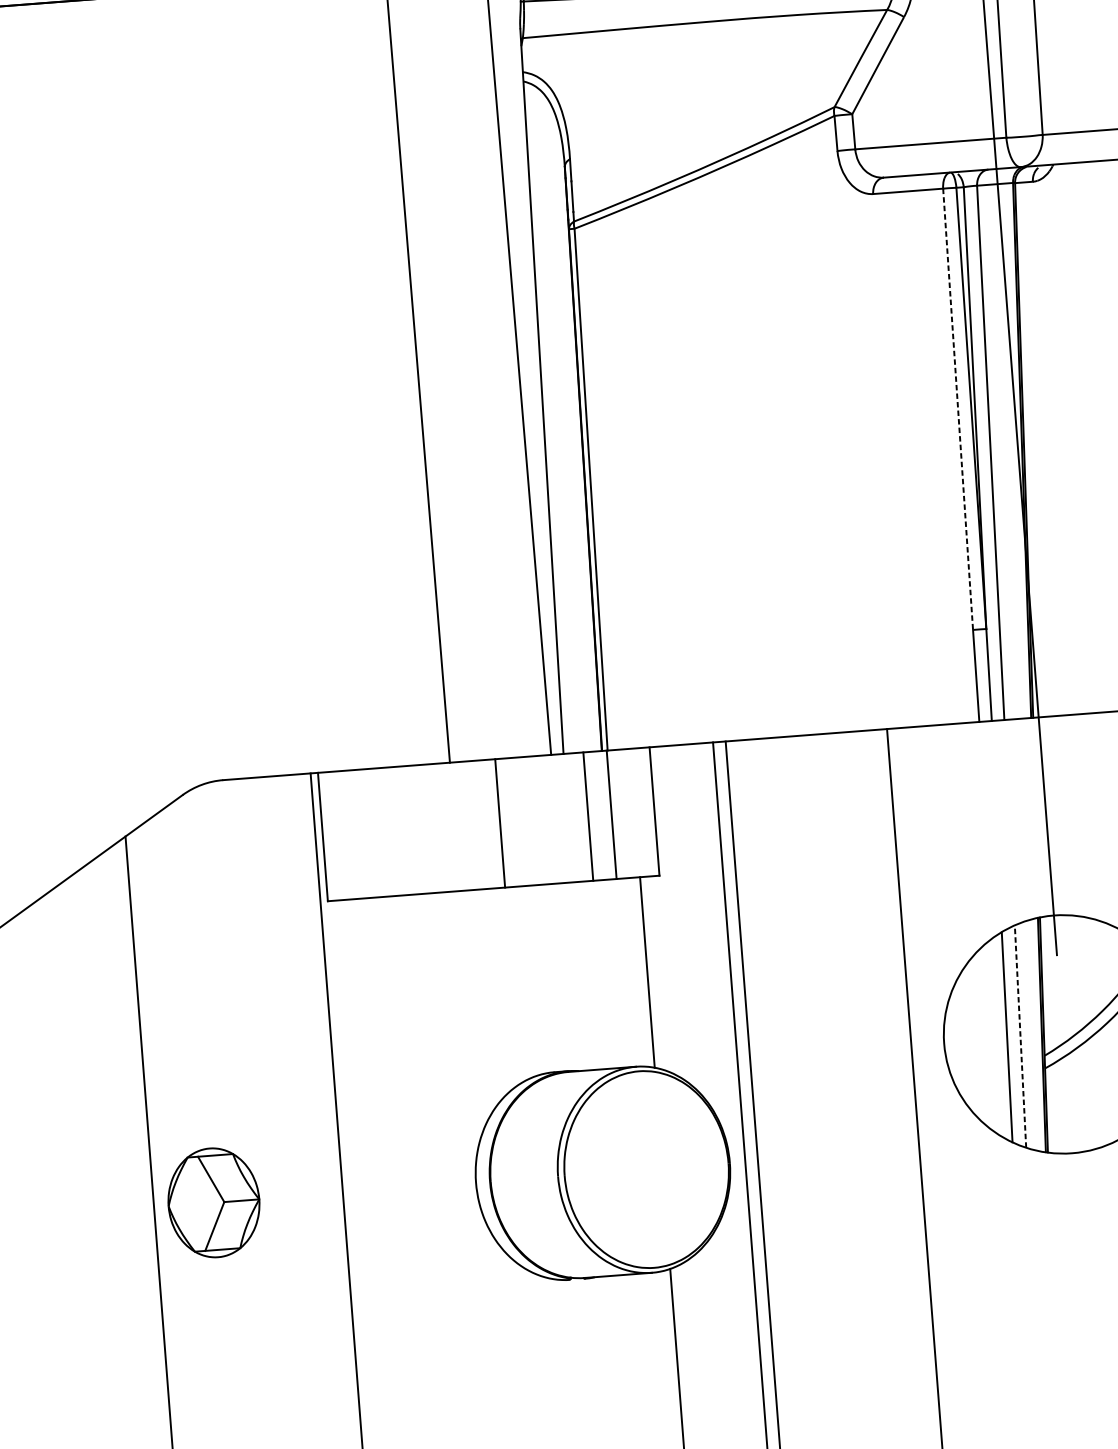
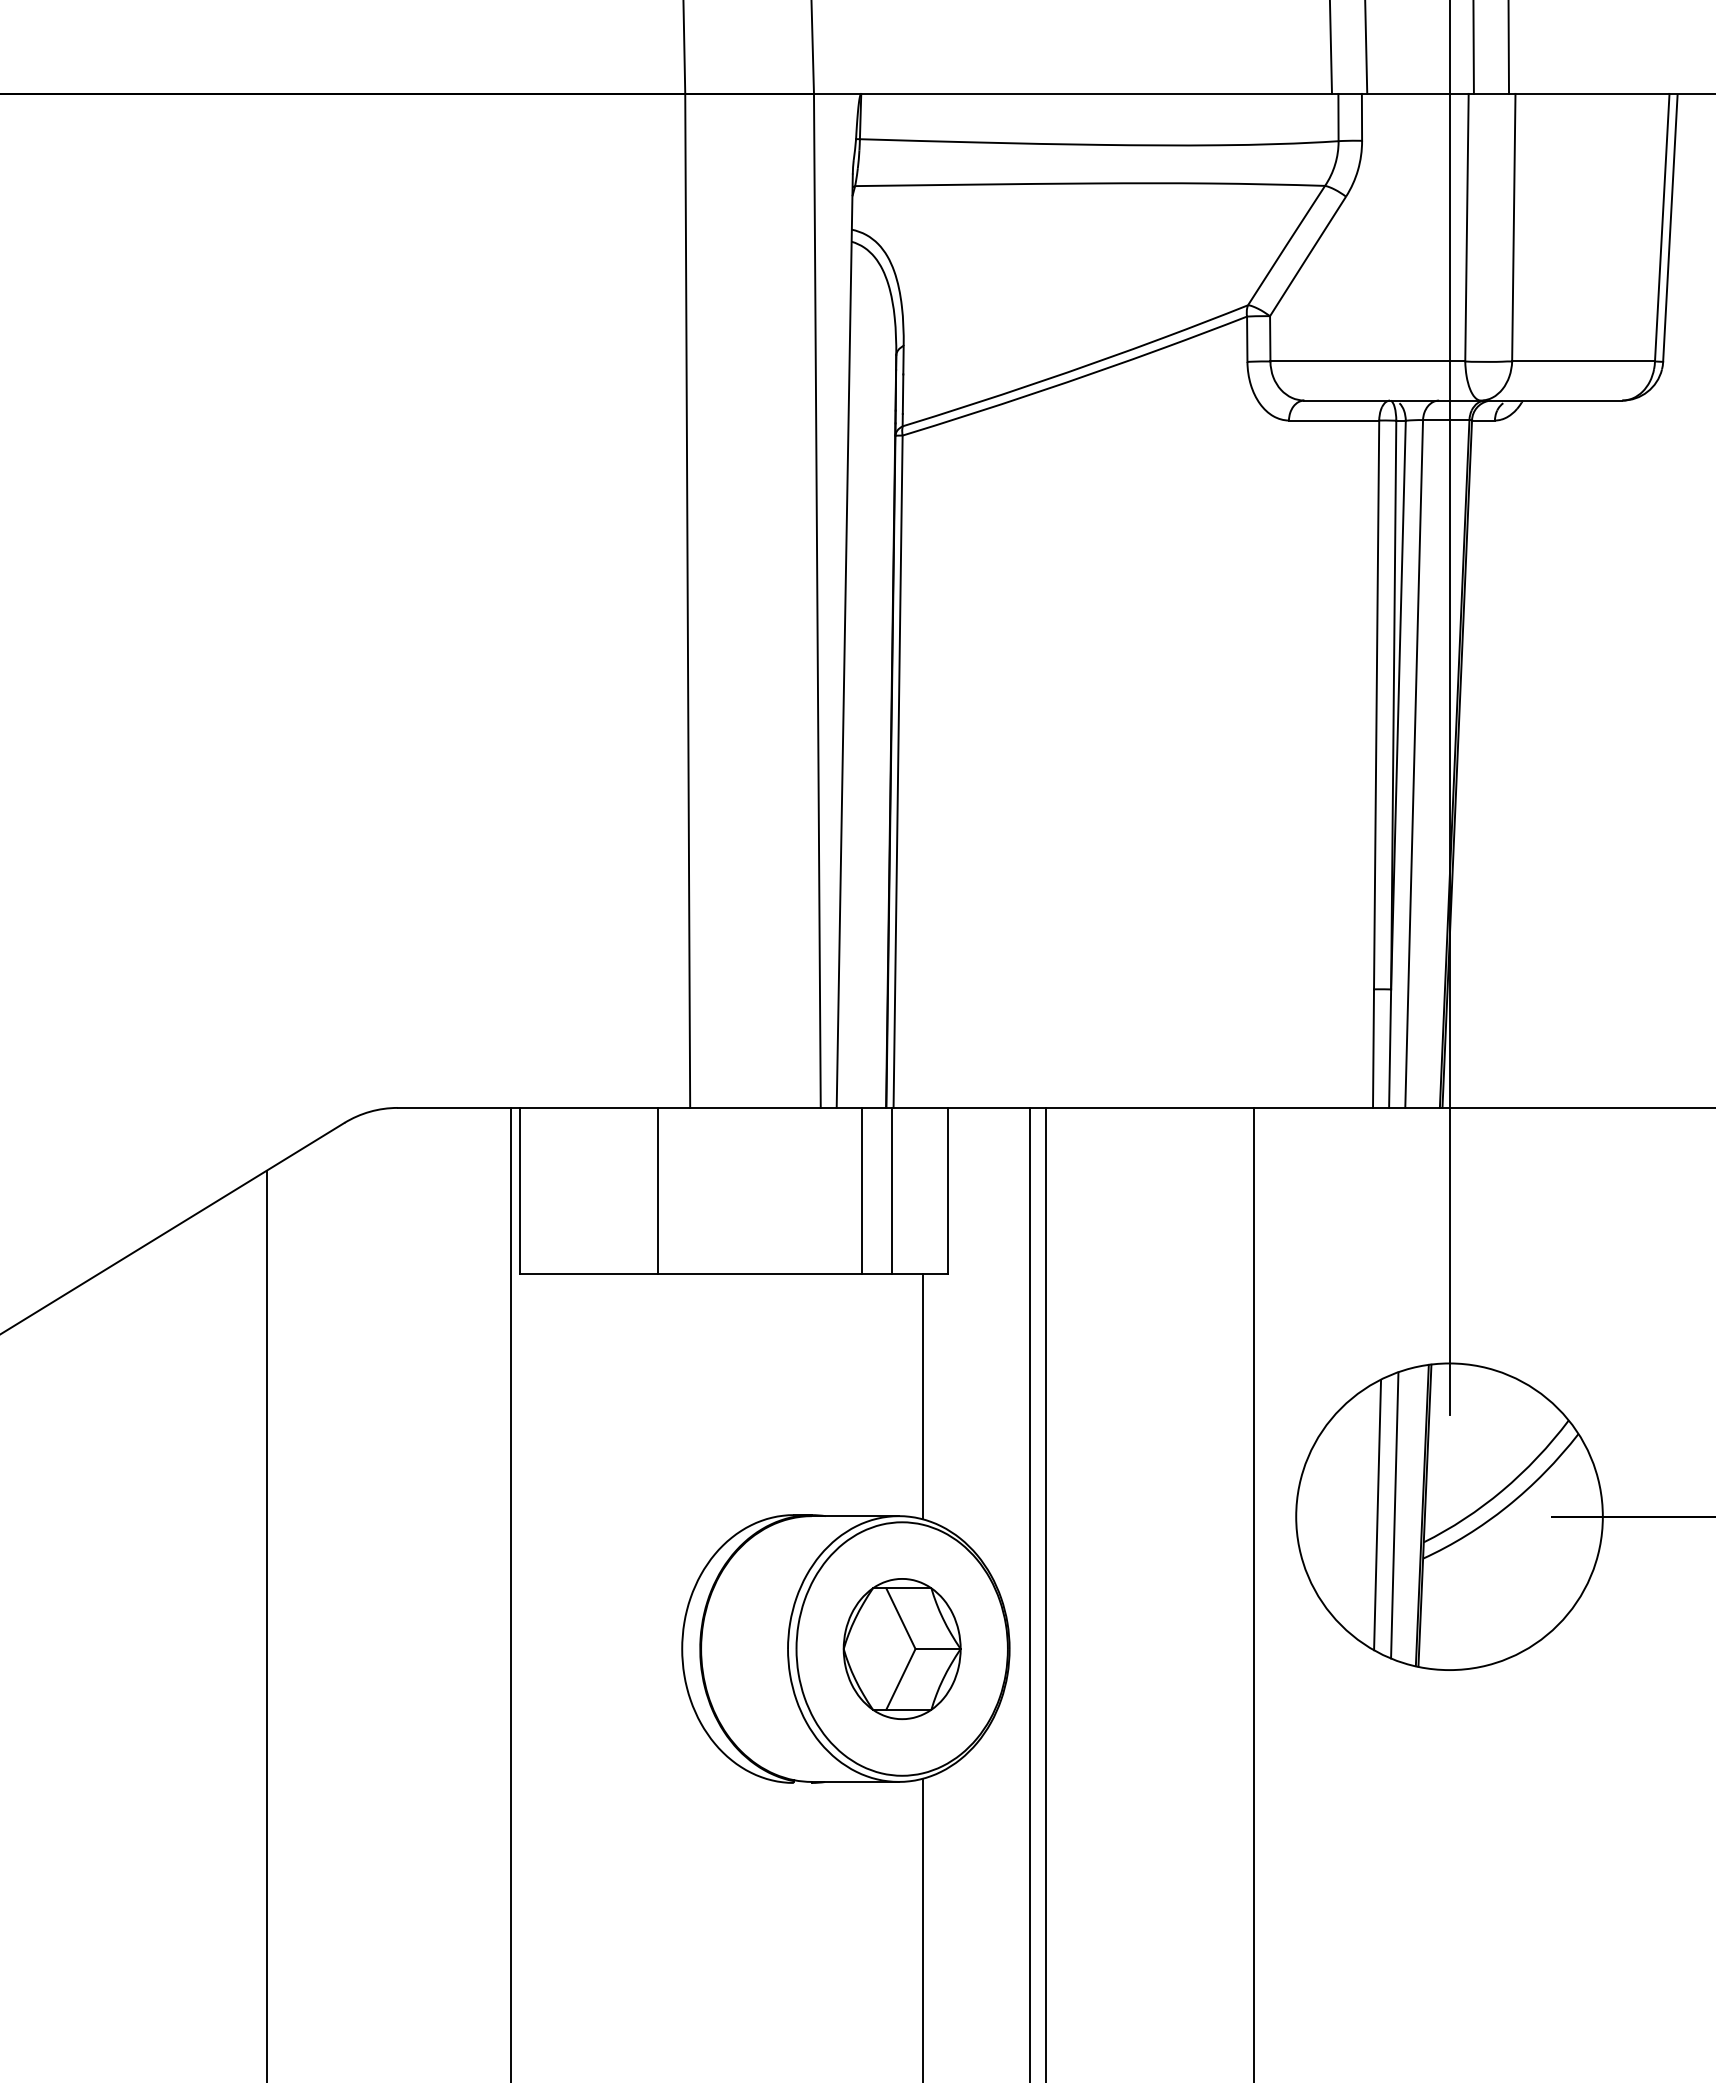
line: (958, 409) -> (1376, 705), dashed -> solid
line: (500, 823) -> (657, 1190), moved
line: (1020, 1036) -> (1394, 1515), dashed -> solid
part: (213, 1203) -> (901, 1649), moved

